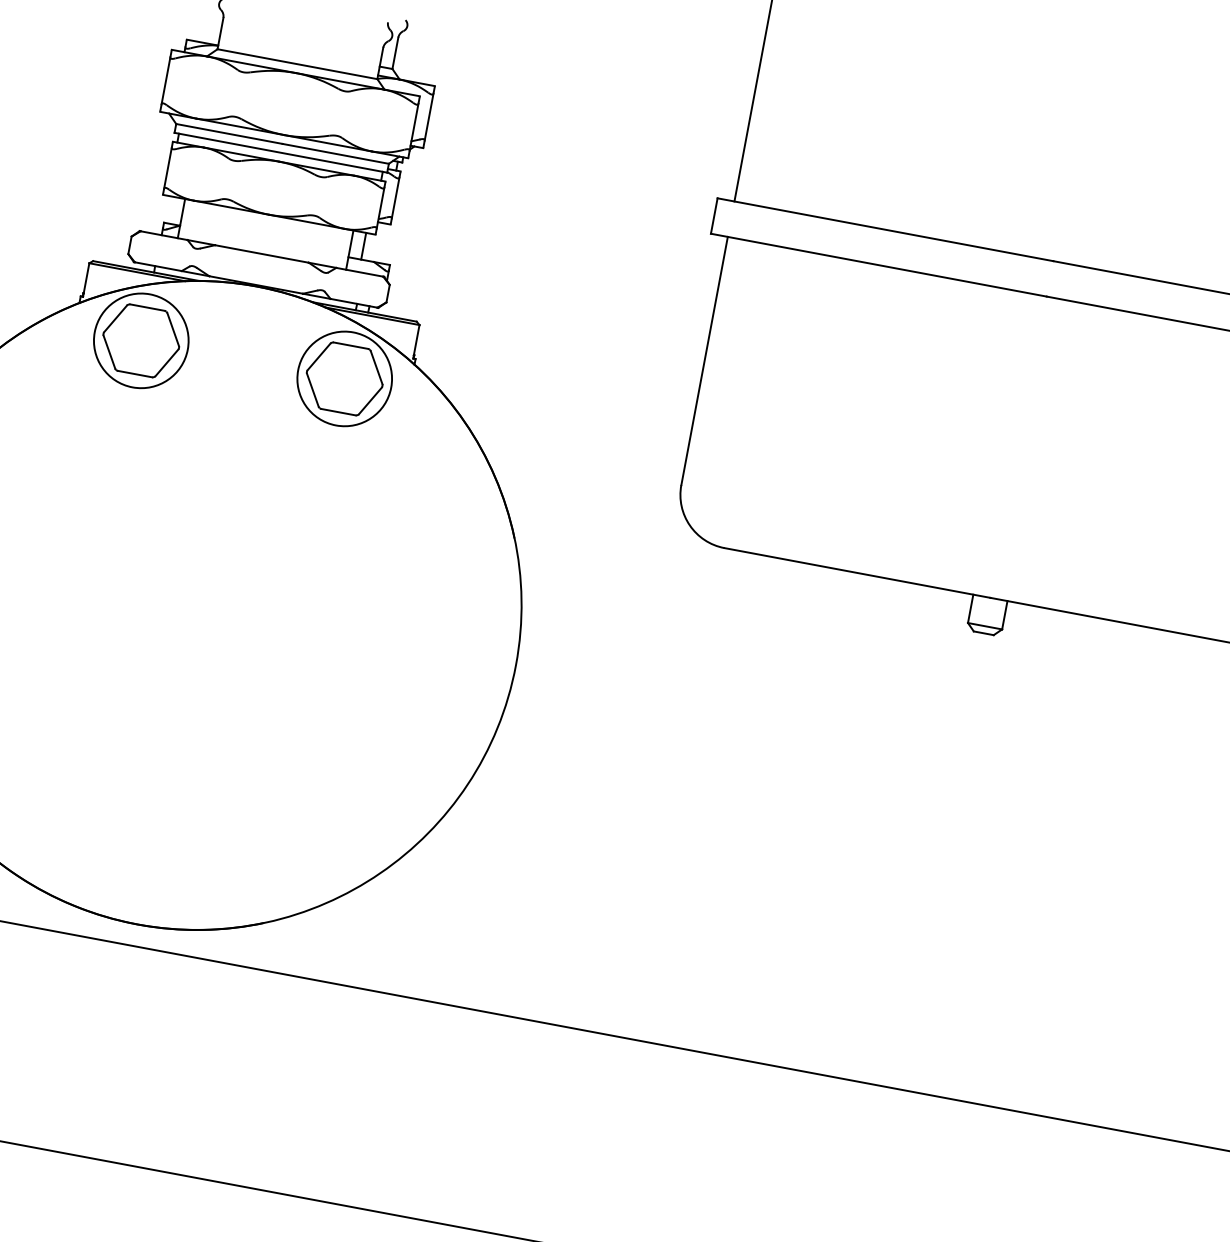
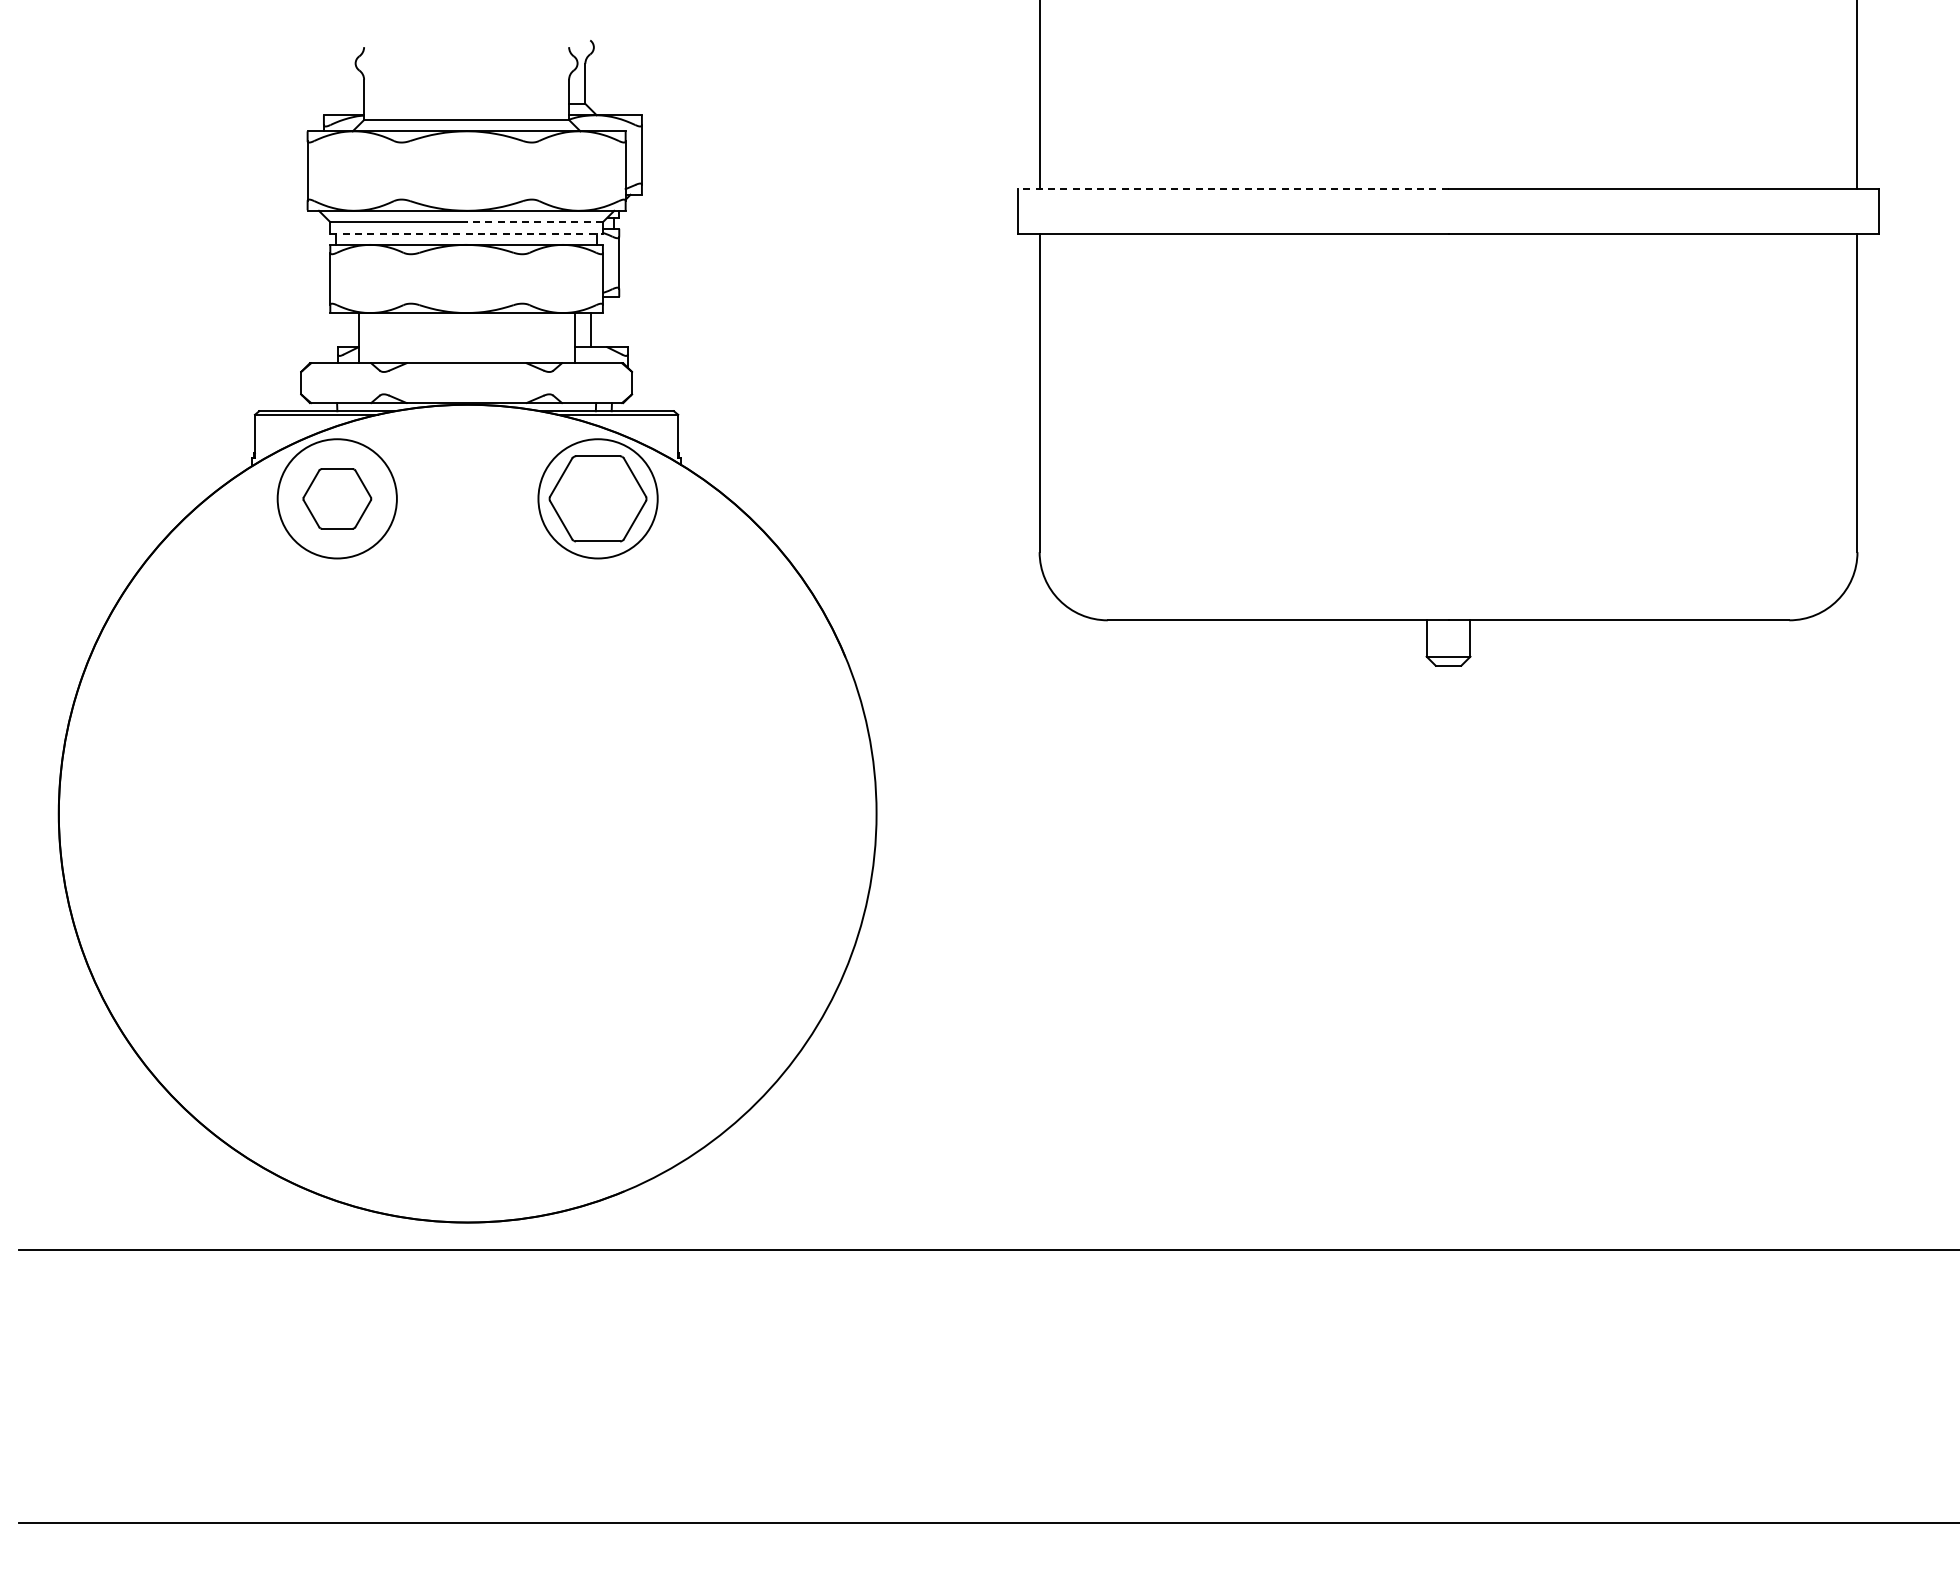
line: (281, 152) -> (467, 233), solid -> dashed
line: (335, 154) -> (534, 222), solid -> dashed
line: (884, 229) -> (1232, 188), solid -> dashed
part: (141, 340) -> (337, 498), size x0.7

